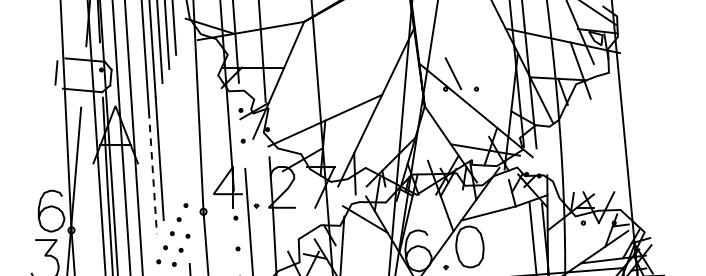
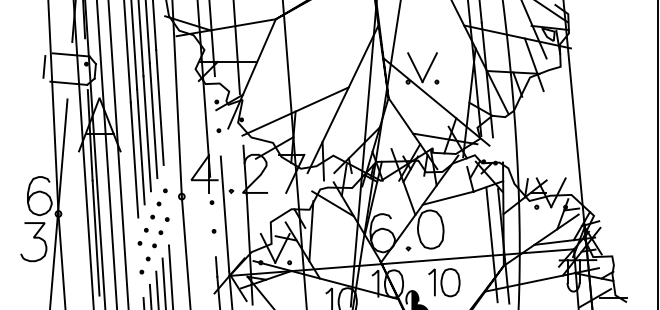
line: (468, 73) -> (429, 67), added
line: (179, 116) -> (159, 107), added
line: (173, 130) -> (153, 120), added
line: (166, 144) -> (147, 133), added
line: (152, 173) -> (134, 160), dashed -> solid

